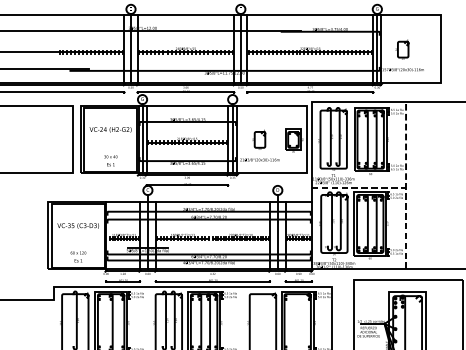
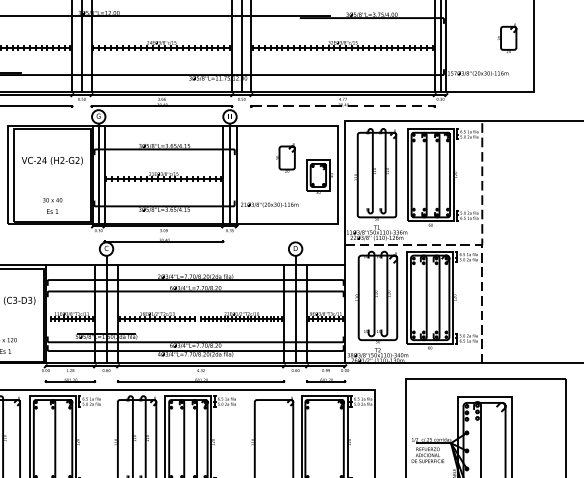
part: (402, 49) -> (507, 38), moved
line: (310, 92) -> (343, 106), solid -> dashed
part: (259, 139) -> (286, 157), moved

